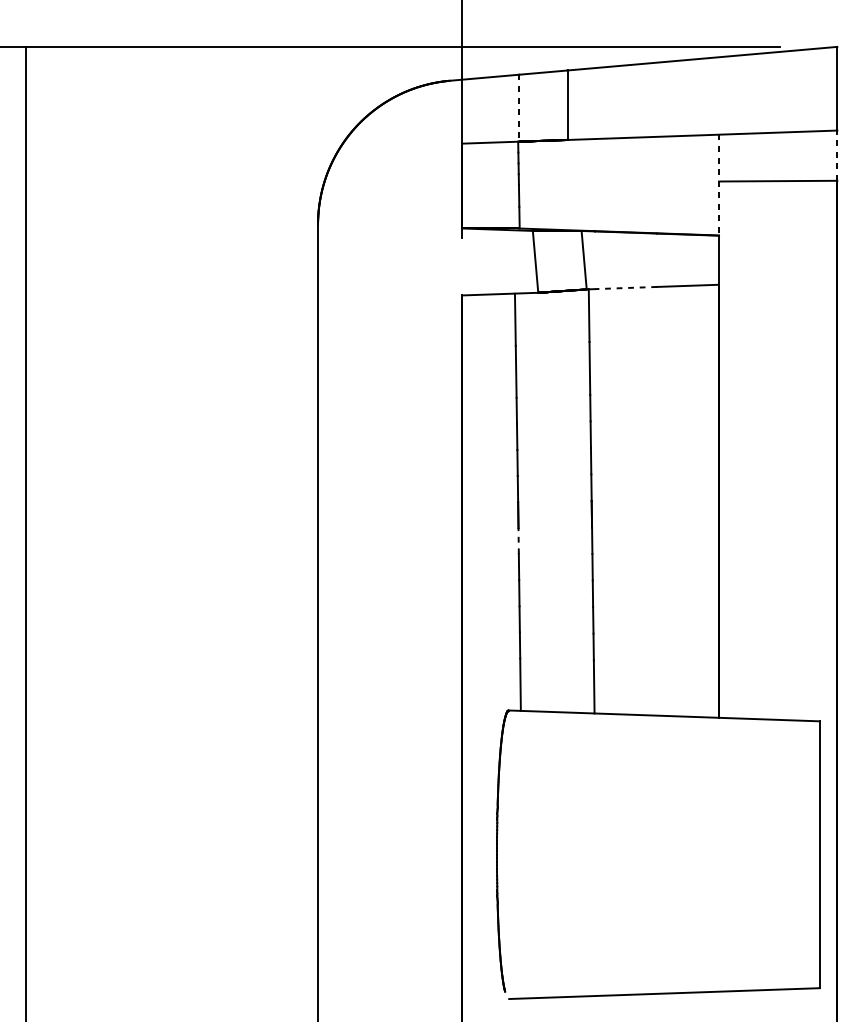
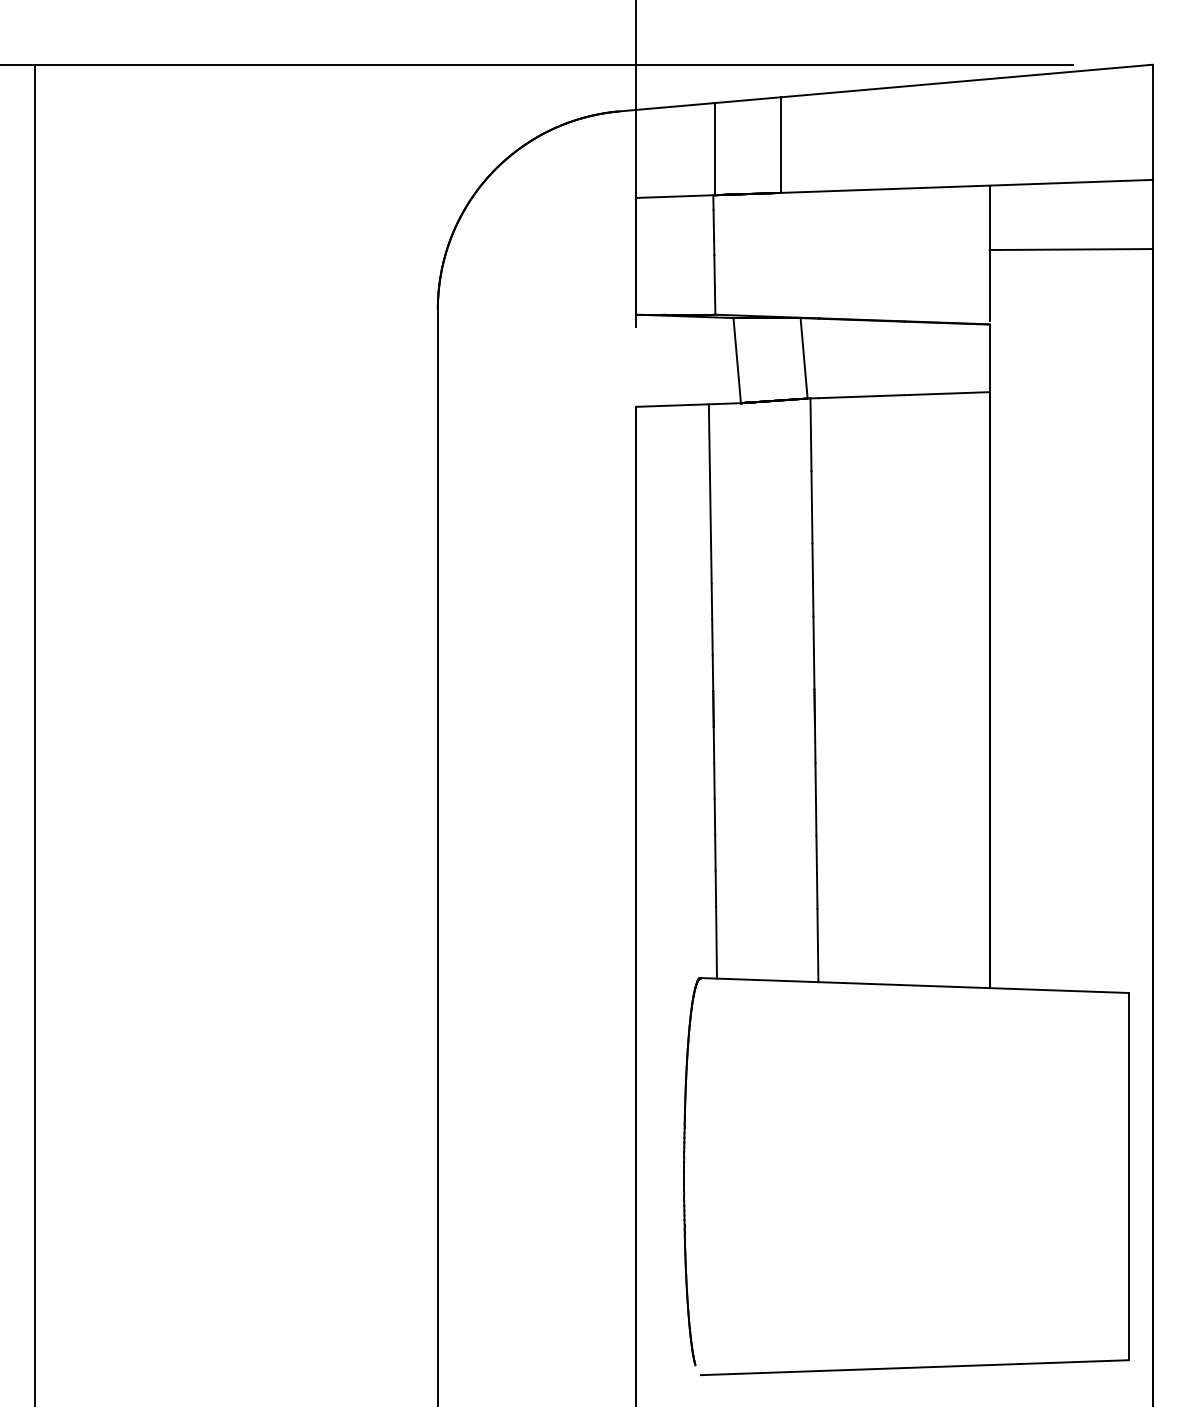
line: (519, 108) -> (714, 149), dashed -> solid
line: (837, 155) -> (1152, 214), dashed -> solid
line: (718, 183) -> (989, 252), dashed -> solid
line: (625, 287) -> (861, 396), dashed -> solid
line: (518, 540) -> (713, 744), dashed -> solid

